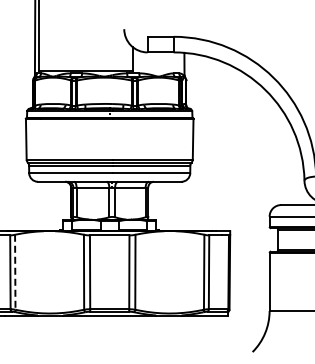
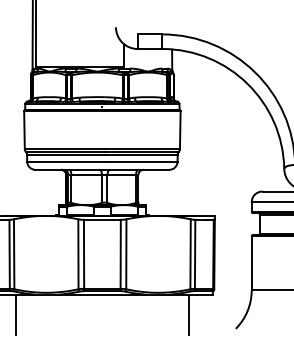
line: (15, 272) -> (14, 254), dashed -> solid
line: (16, 336) -> (15, 314), added
line: (202, 336) -> (189, 314), added

